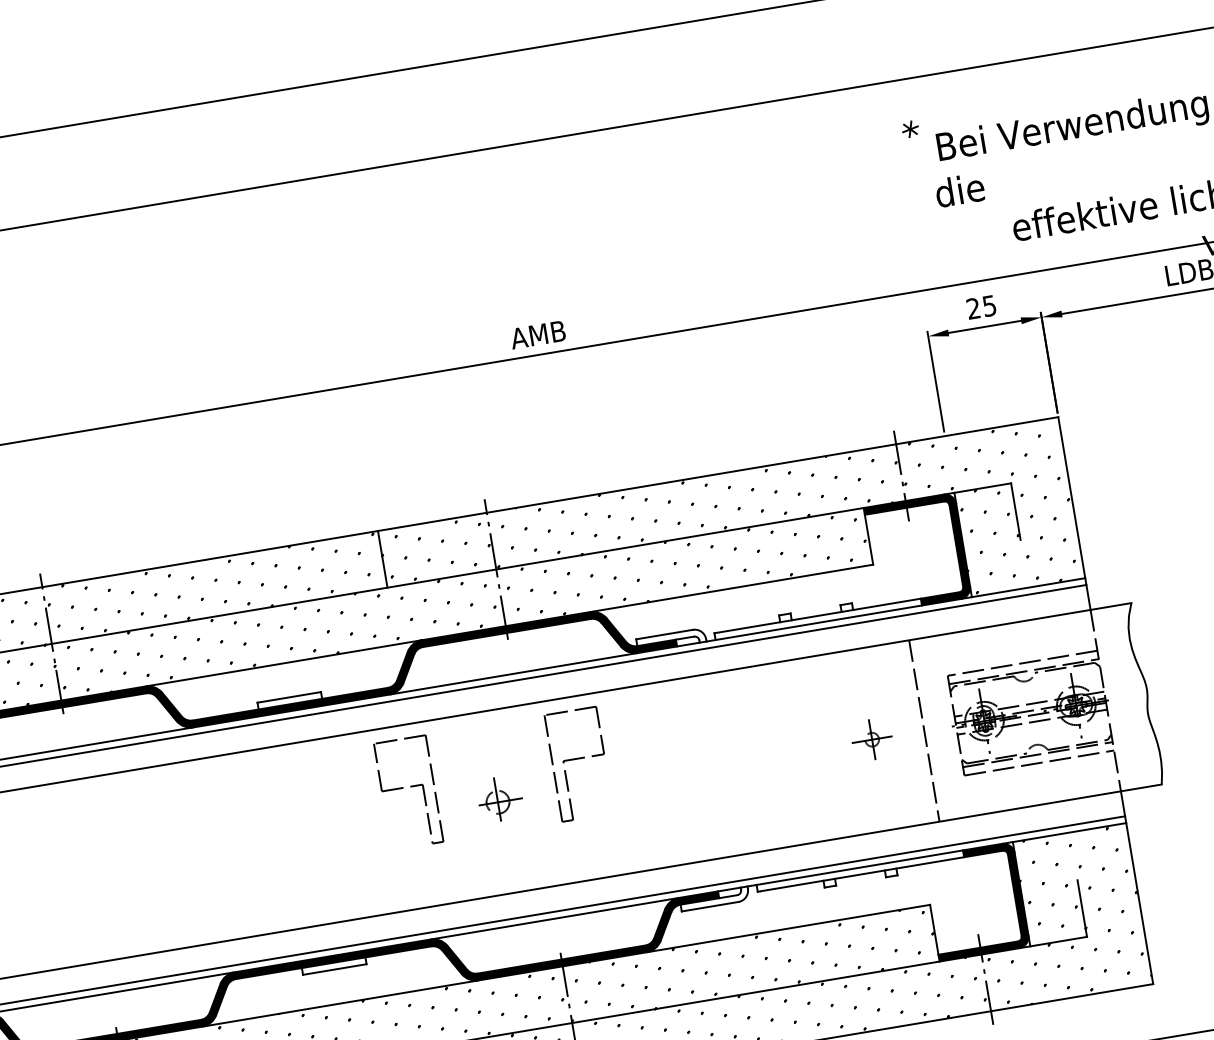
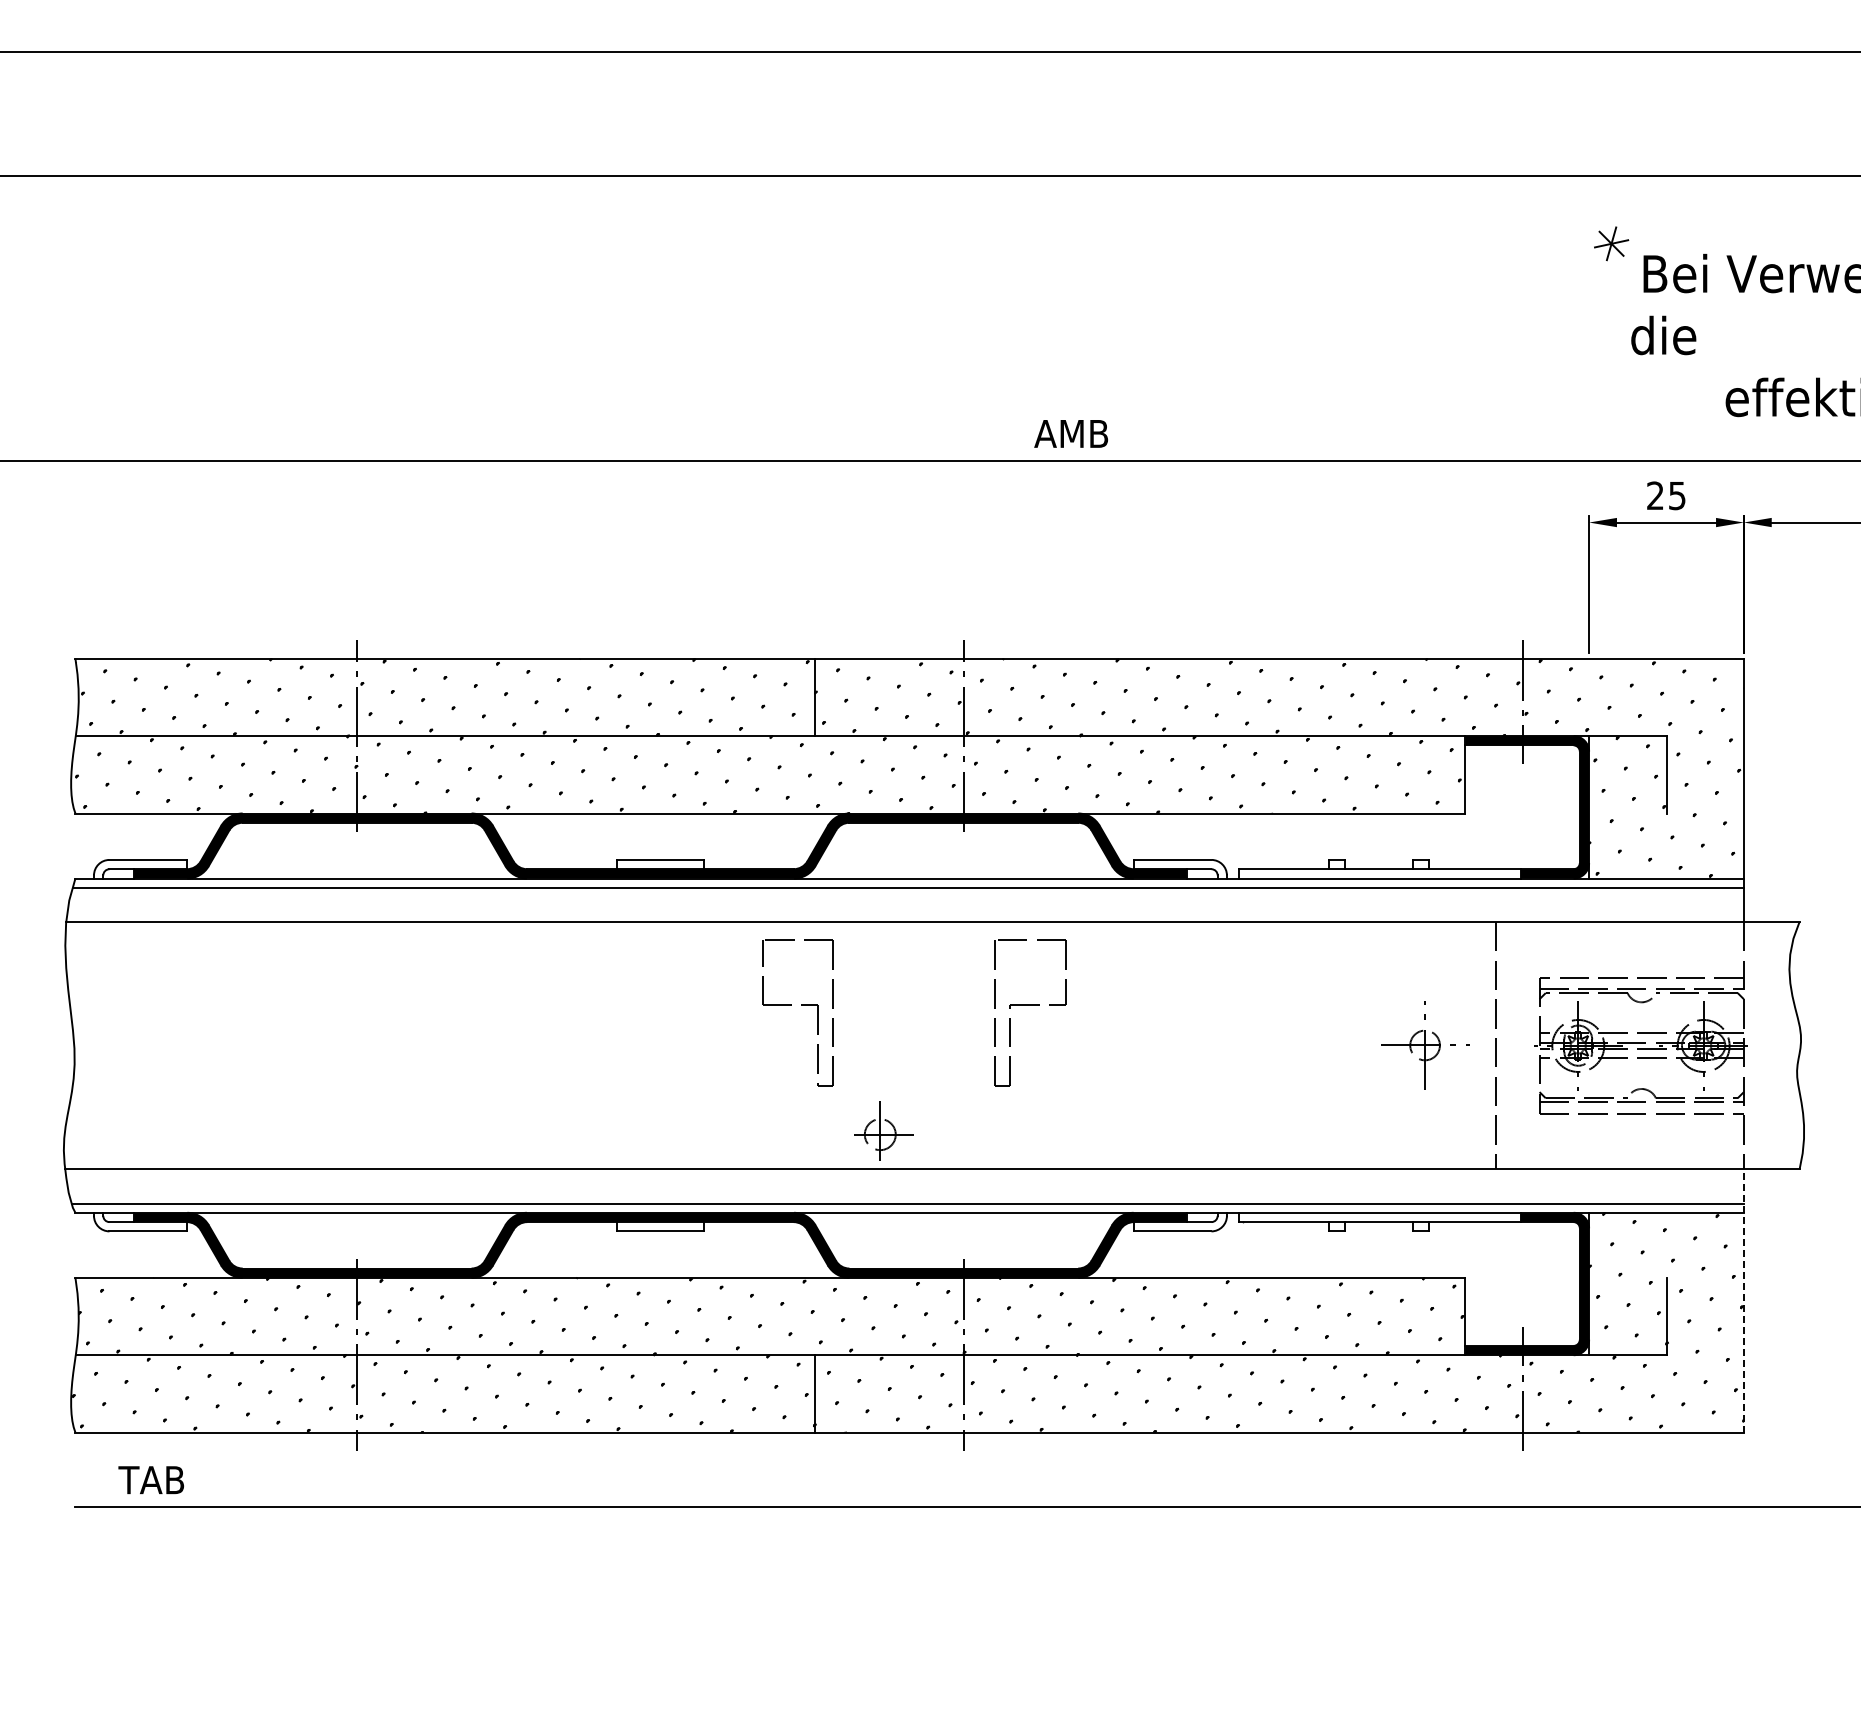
part: (910, 129) -> (1611, 243), size x1.6
part: (871, 739) -> (1424, 1045), size x1.6
part: (499, 798) -> (883, 1130), moved
line: (1136, 888) -> (1743, 1301), solid -> dashed

